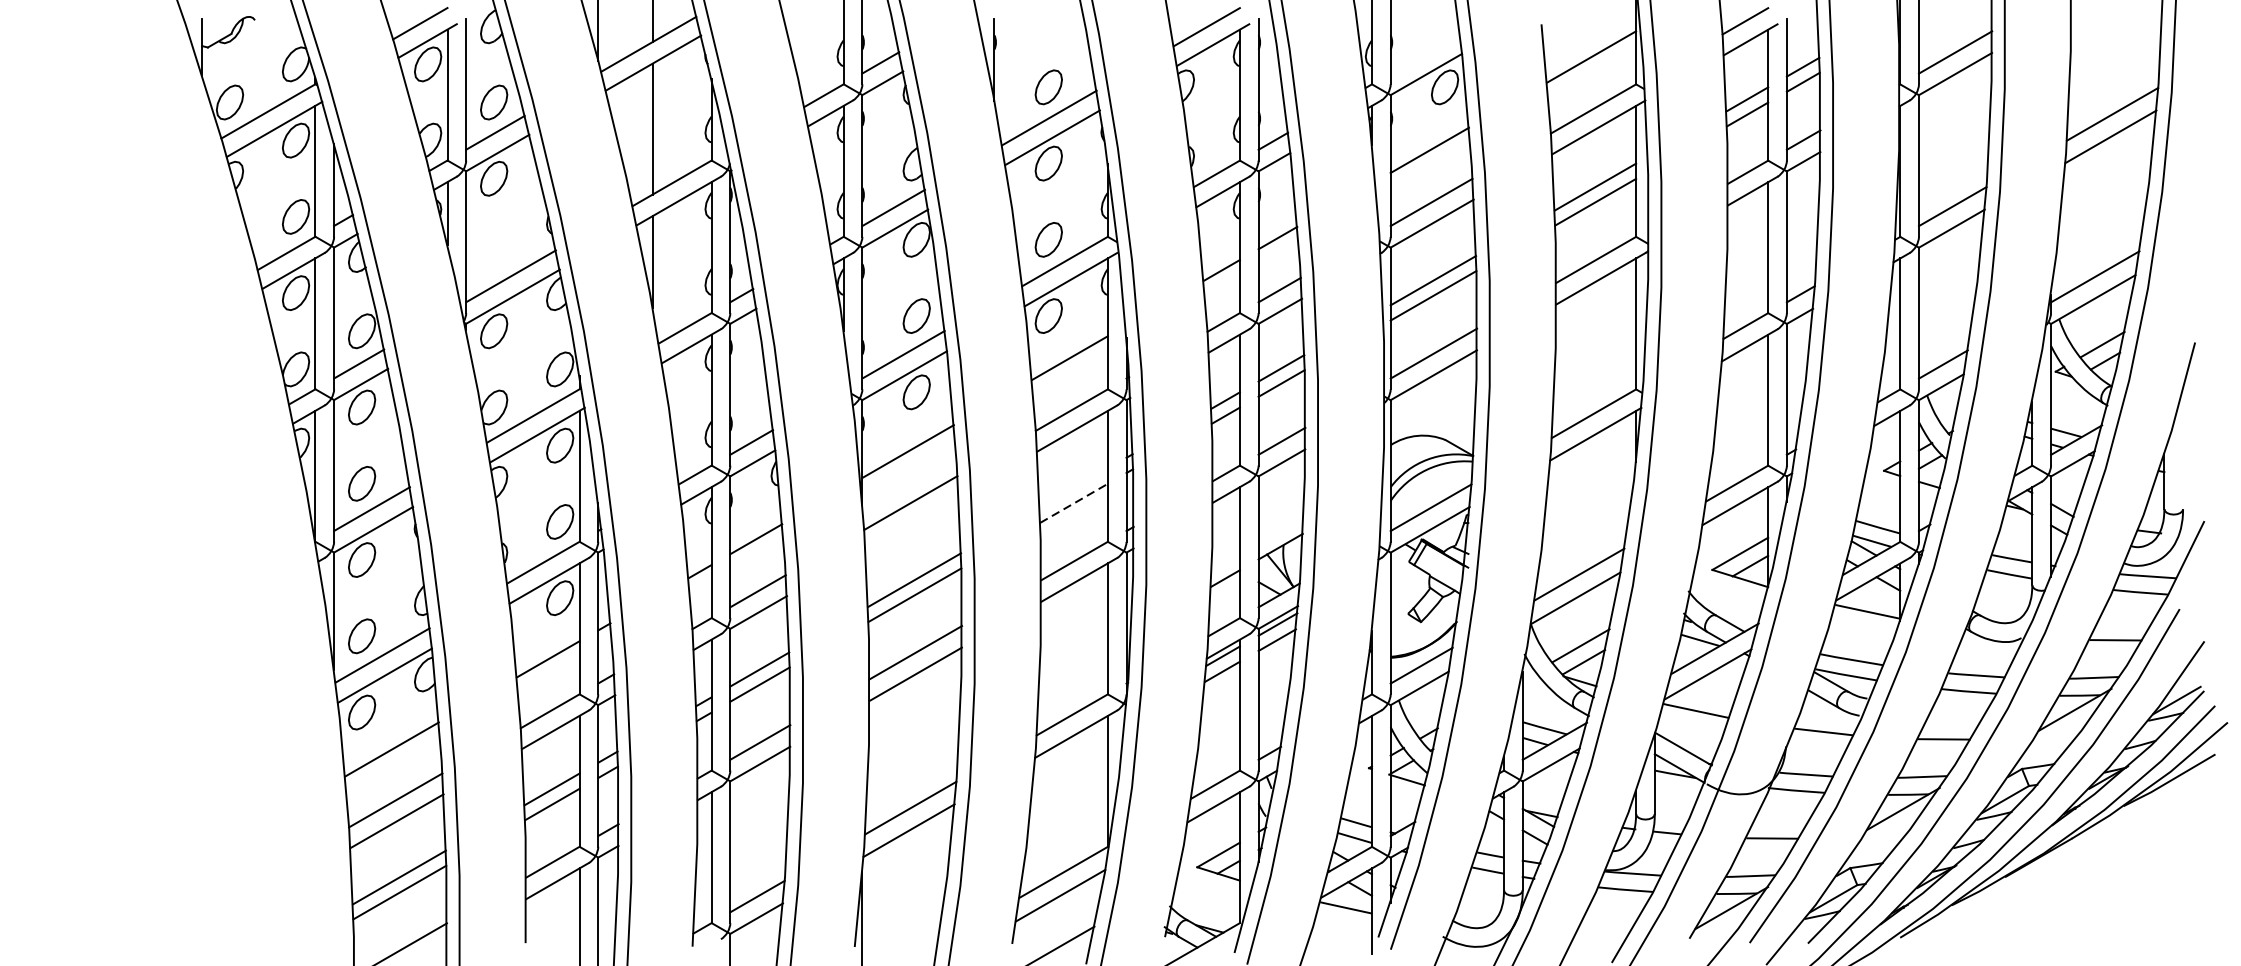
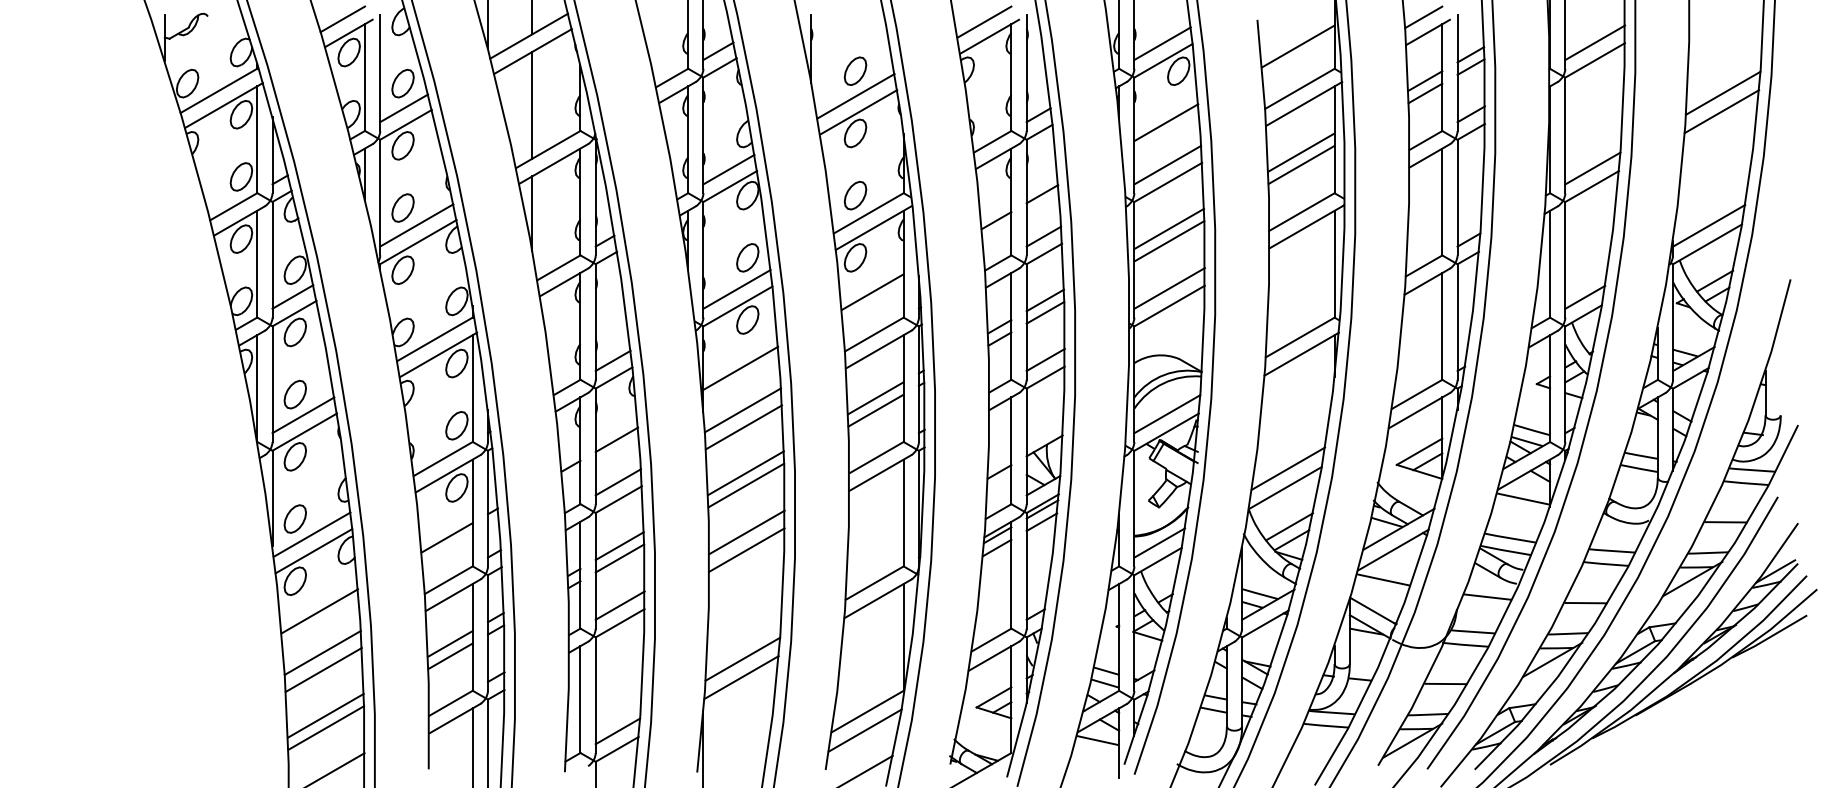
line: (1425, 53) -> (1162, 43), added
part: (493, 254) -> (402, 207), added
line: (1073, 488) -> (875, 398), added
line: (1074, 503) -> (876, 410), dashed -> solid
line: (911, 524) -> (743, 427), added

